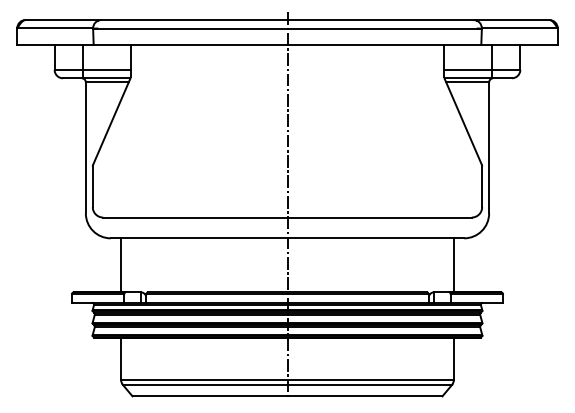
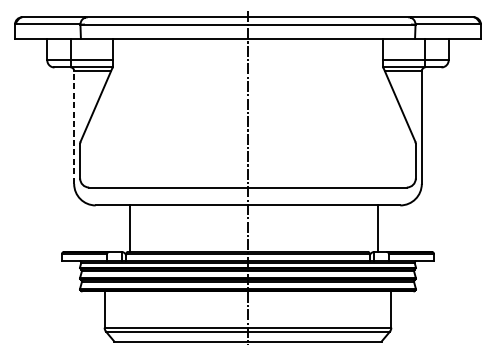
line: (85, 147) -> (73, 127), solid -> dashed
line: (121, 265) -> (129, 228), moved
line: (453, 265) -> (378, 228), moved

